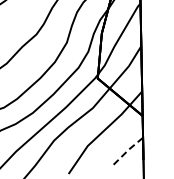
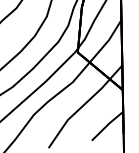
line: (127, 151) -> (107, 125), dashed -> solid

